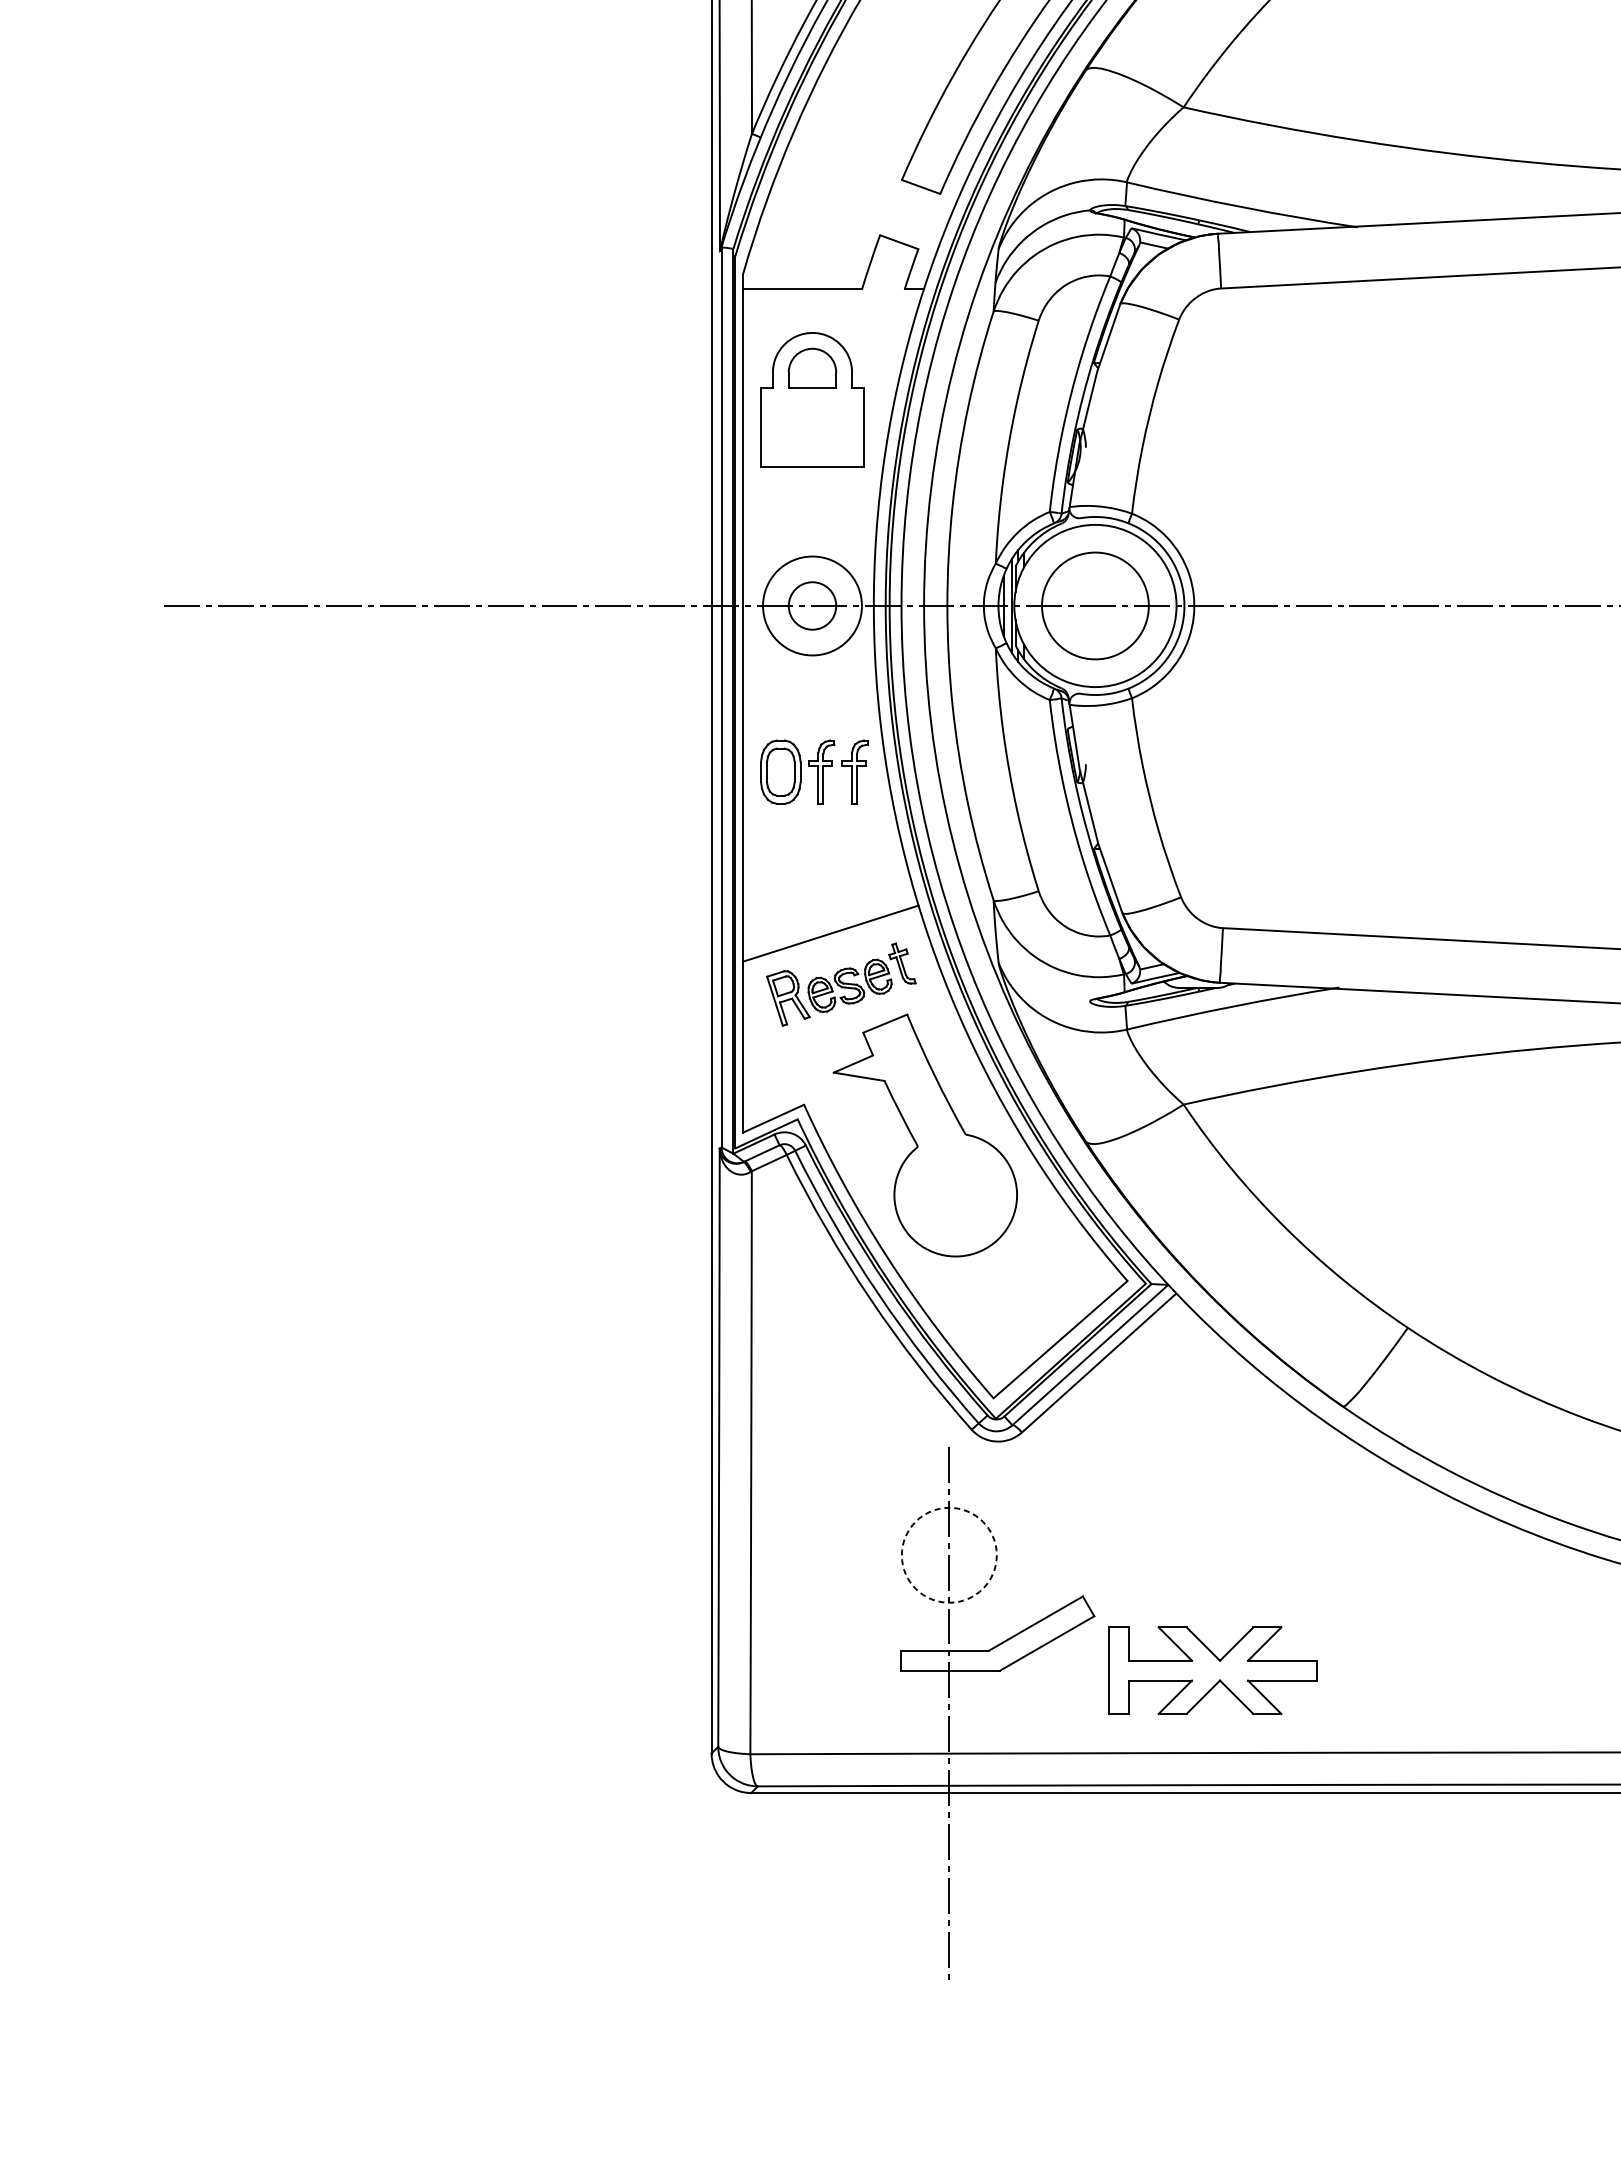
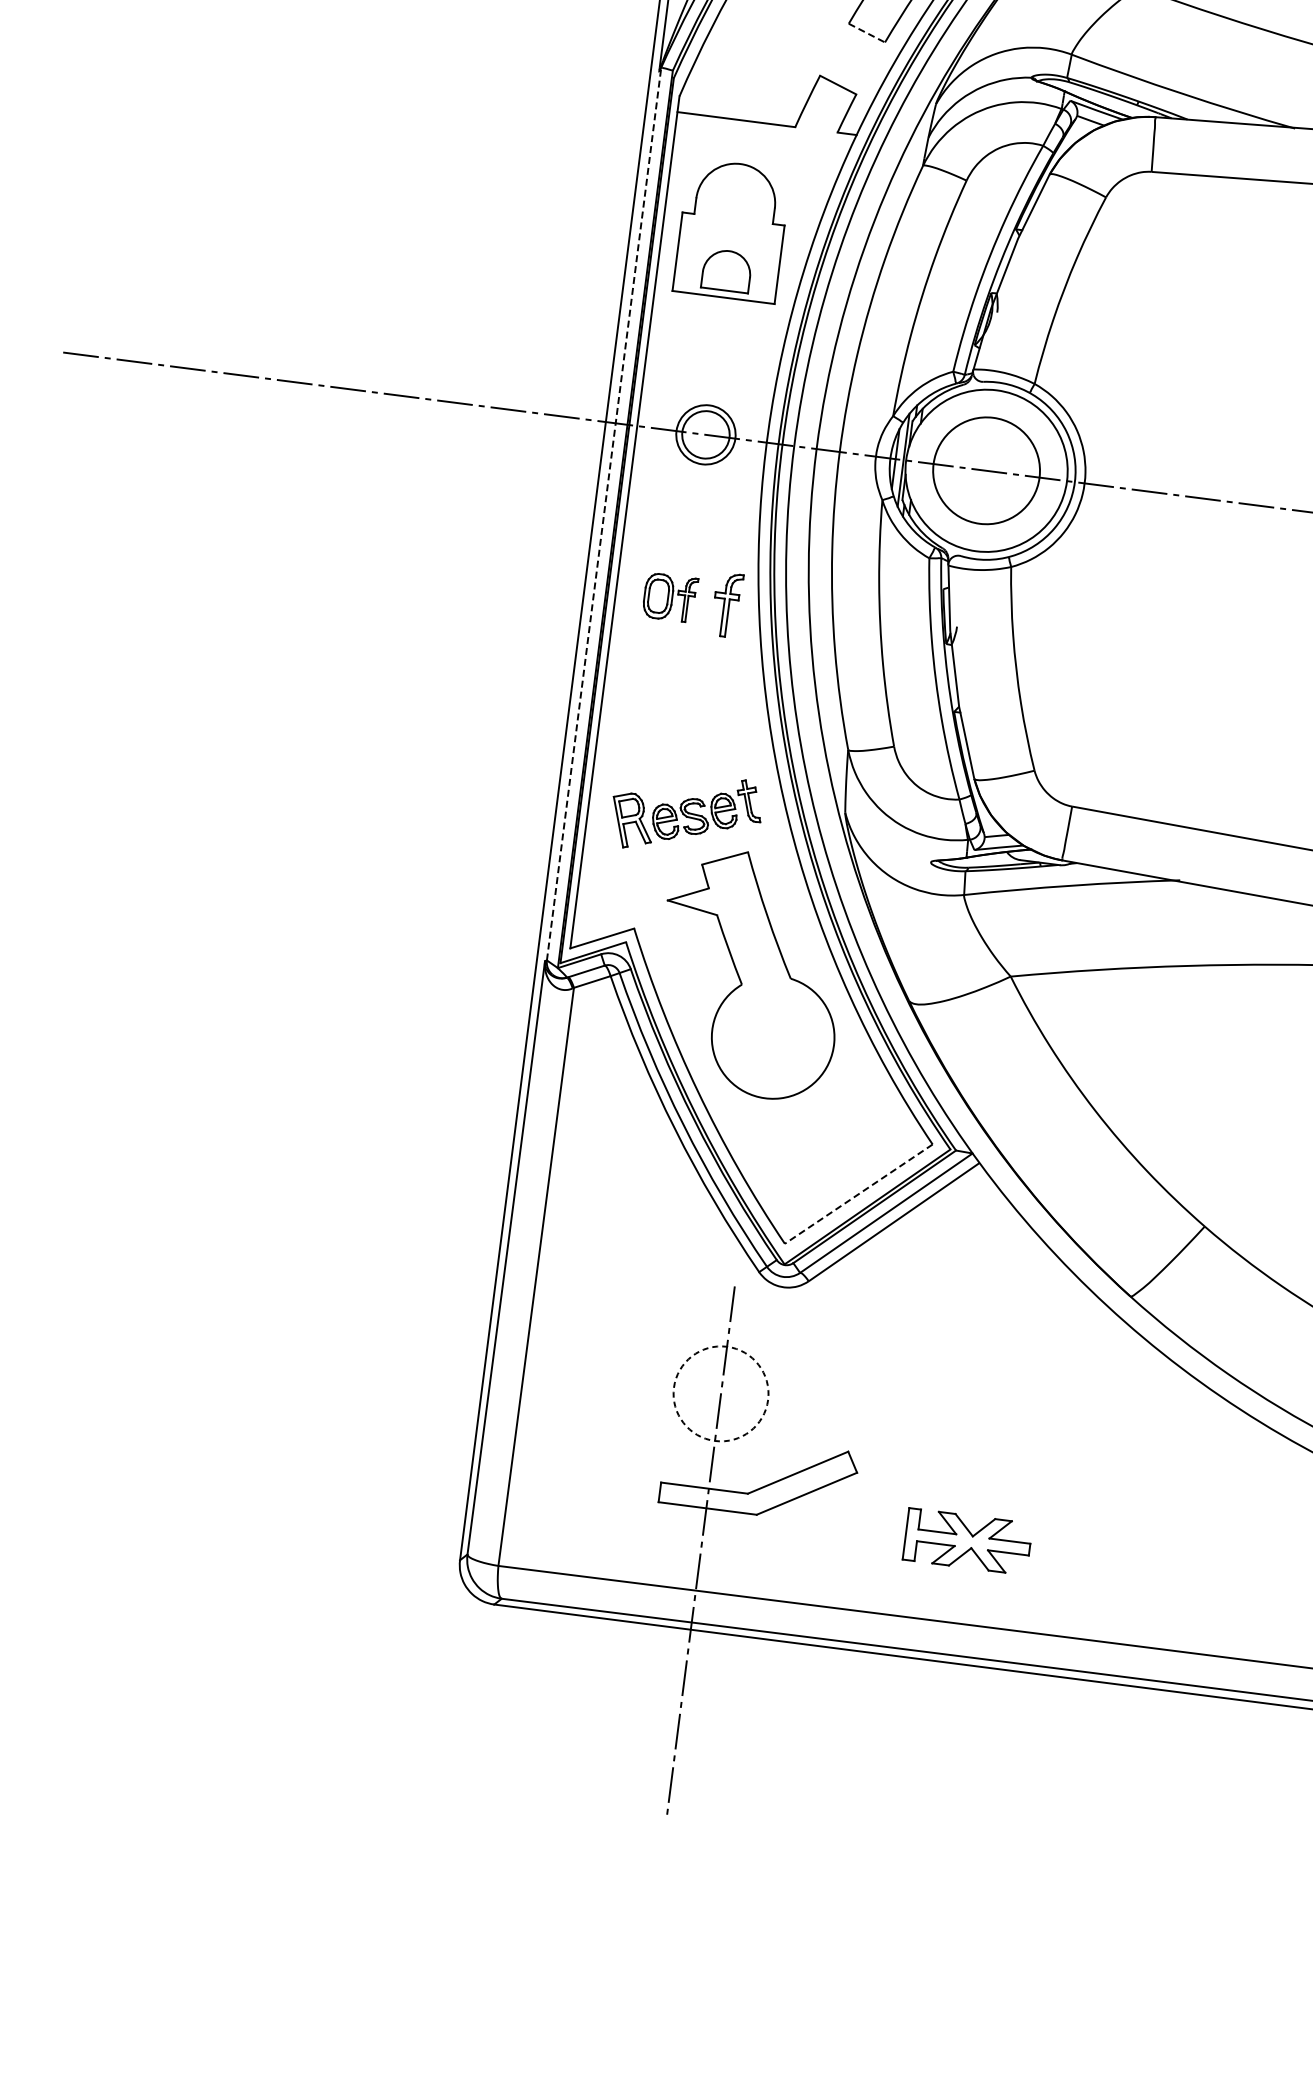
line: (921, 187) -> (867, 33), solid -> dashed
part: (812, 367) -> (727, 269), moved
circle: (812, 605) -> (706, 434), size x0.6
line: (721, 696) -> (604, 513), solid -> dashed
part: (797, 771) -> (670, 597), size x0.7
line: (830, 933) -> (682, 762), removed
line: (1060, 1340) -> (858, 1194), solid -> dashed
part: (1212, 1670) -> (967, 1541), size x0.6

